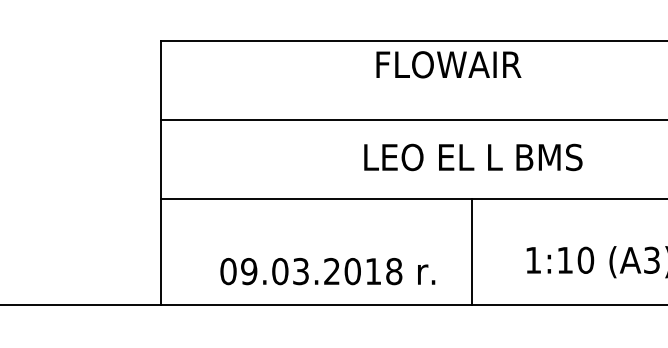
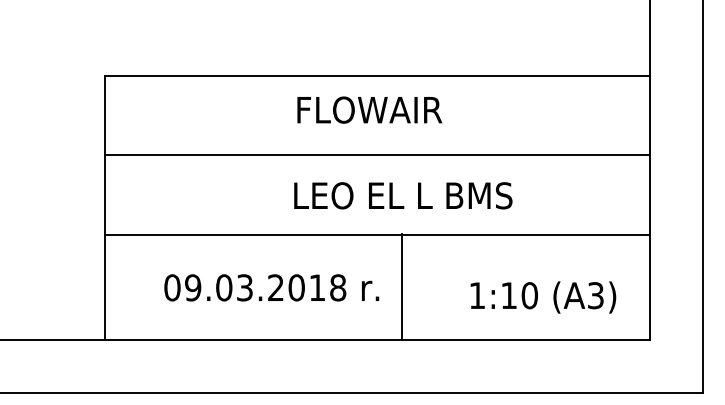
text: (448, 64) -> (369, 109), moved
text: (473, 157) -> (403, 195), moved
line: (471, 252) -> (401, 287), moved
text: (327, 271) -> (271, 287), moved

